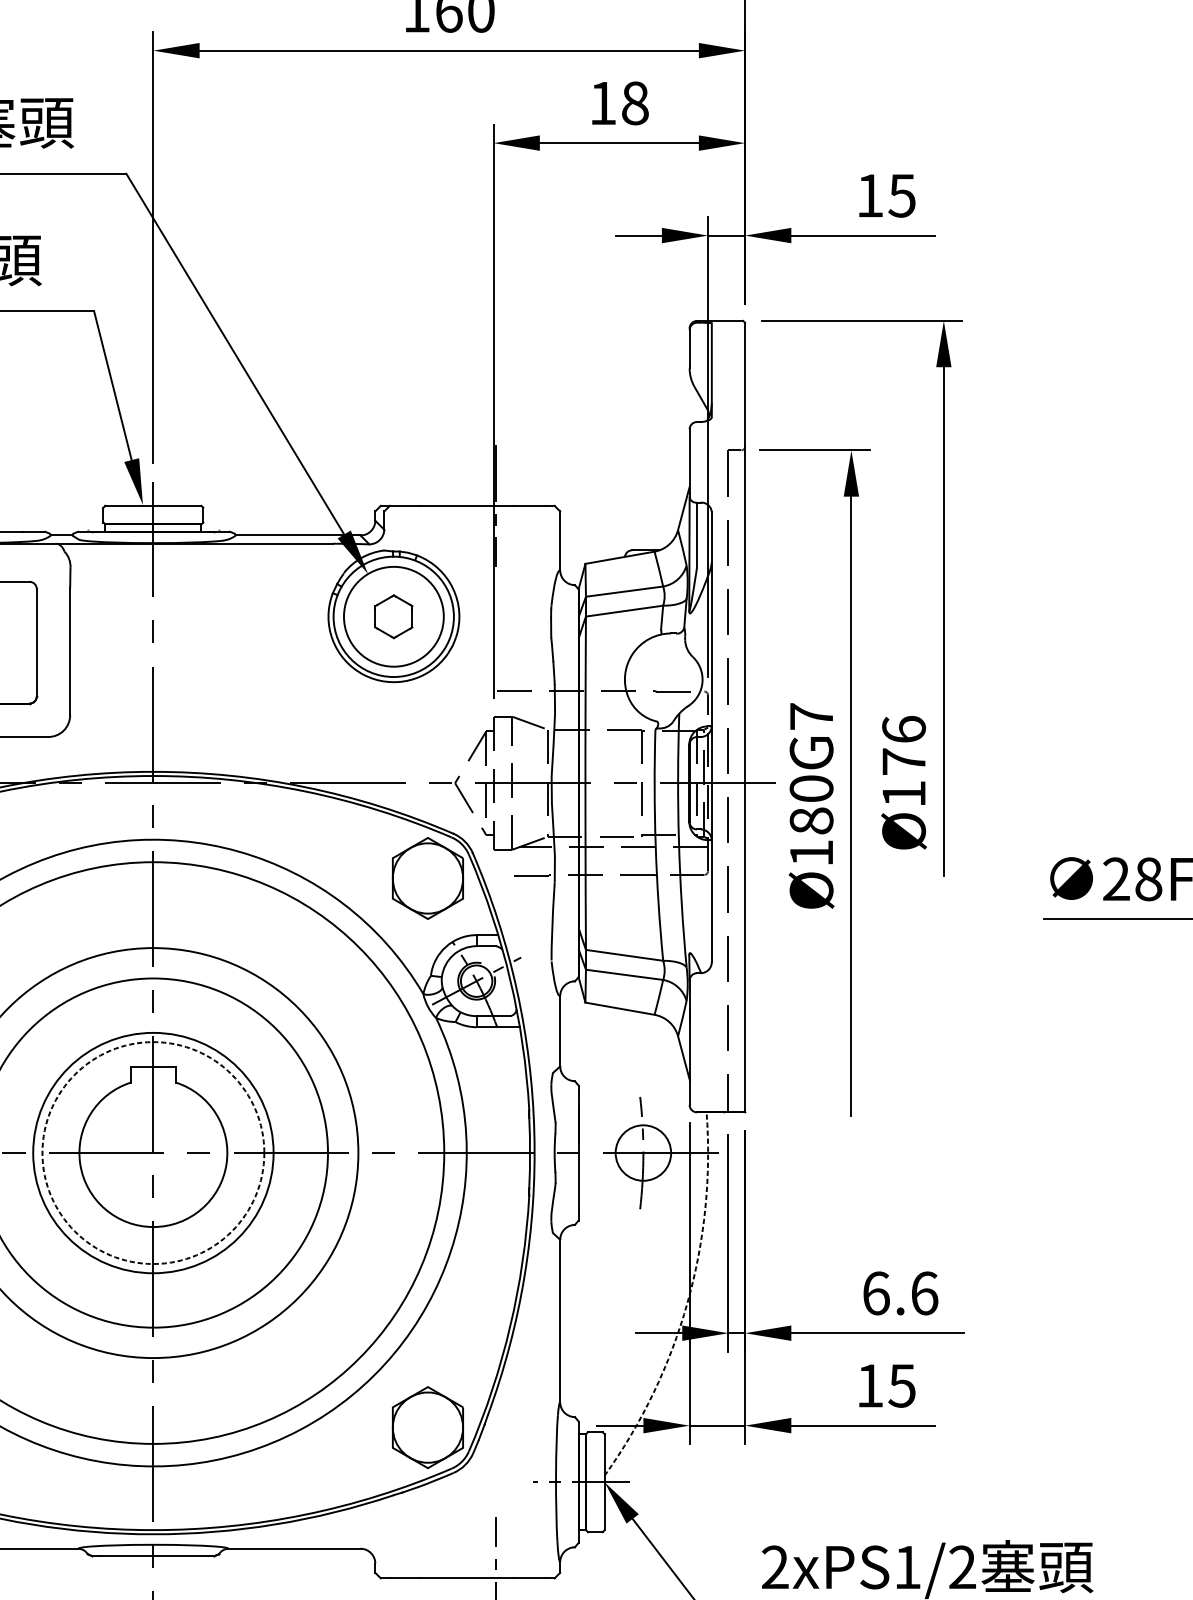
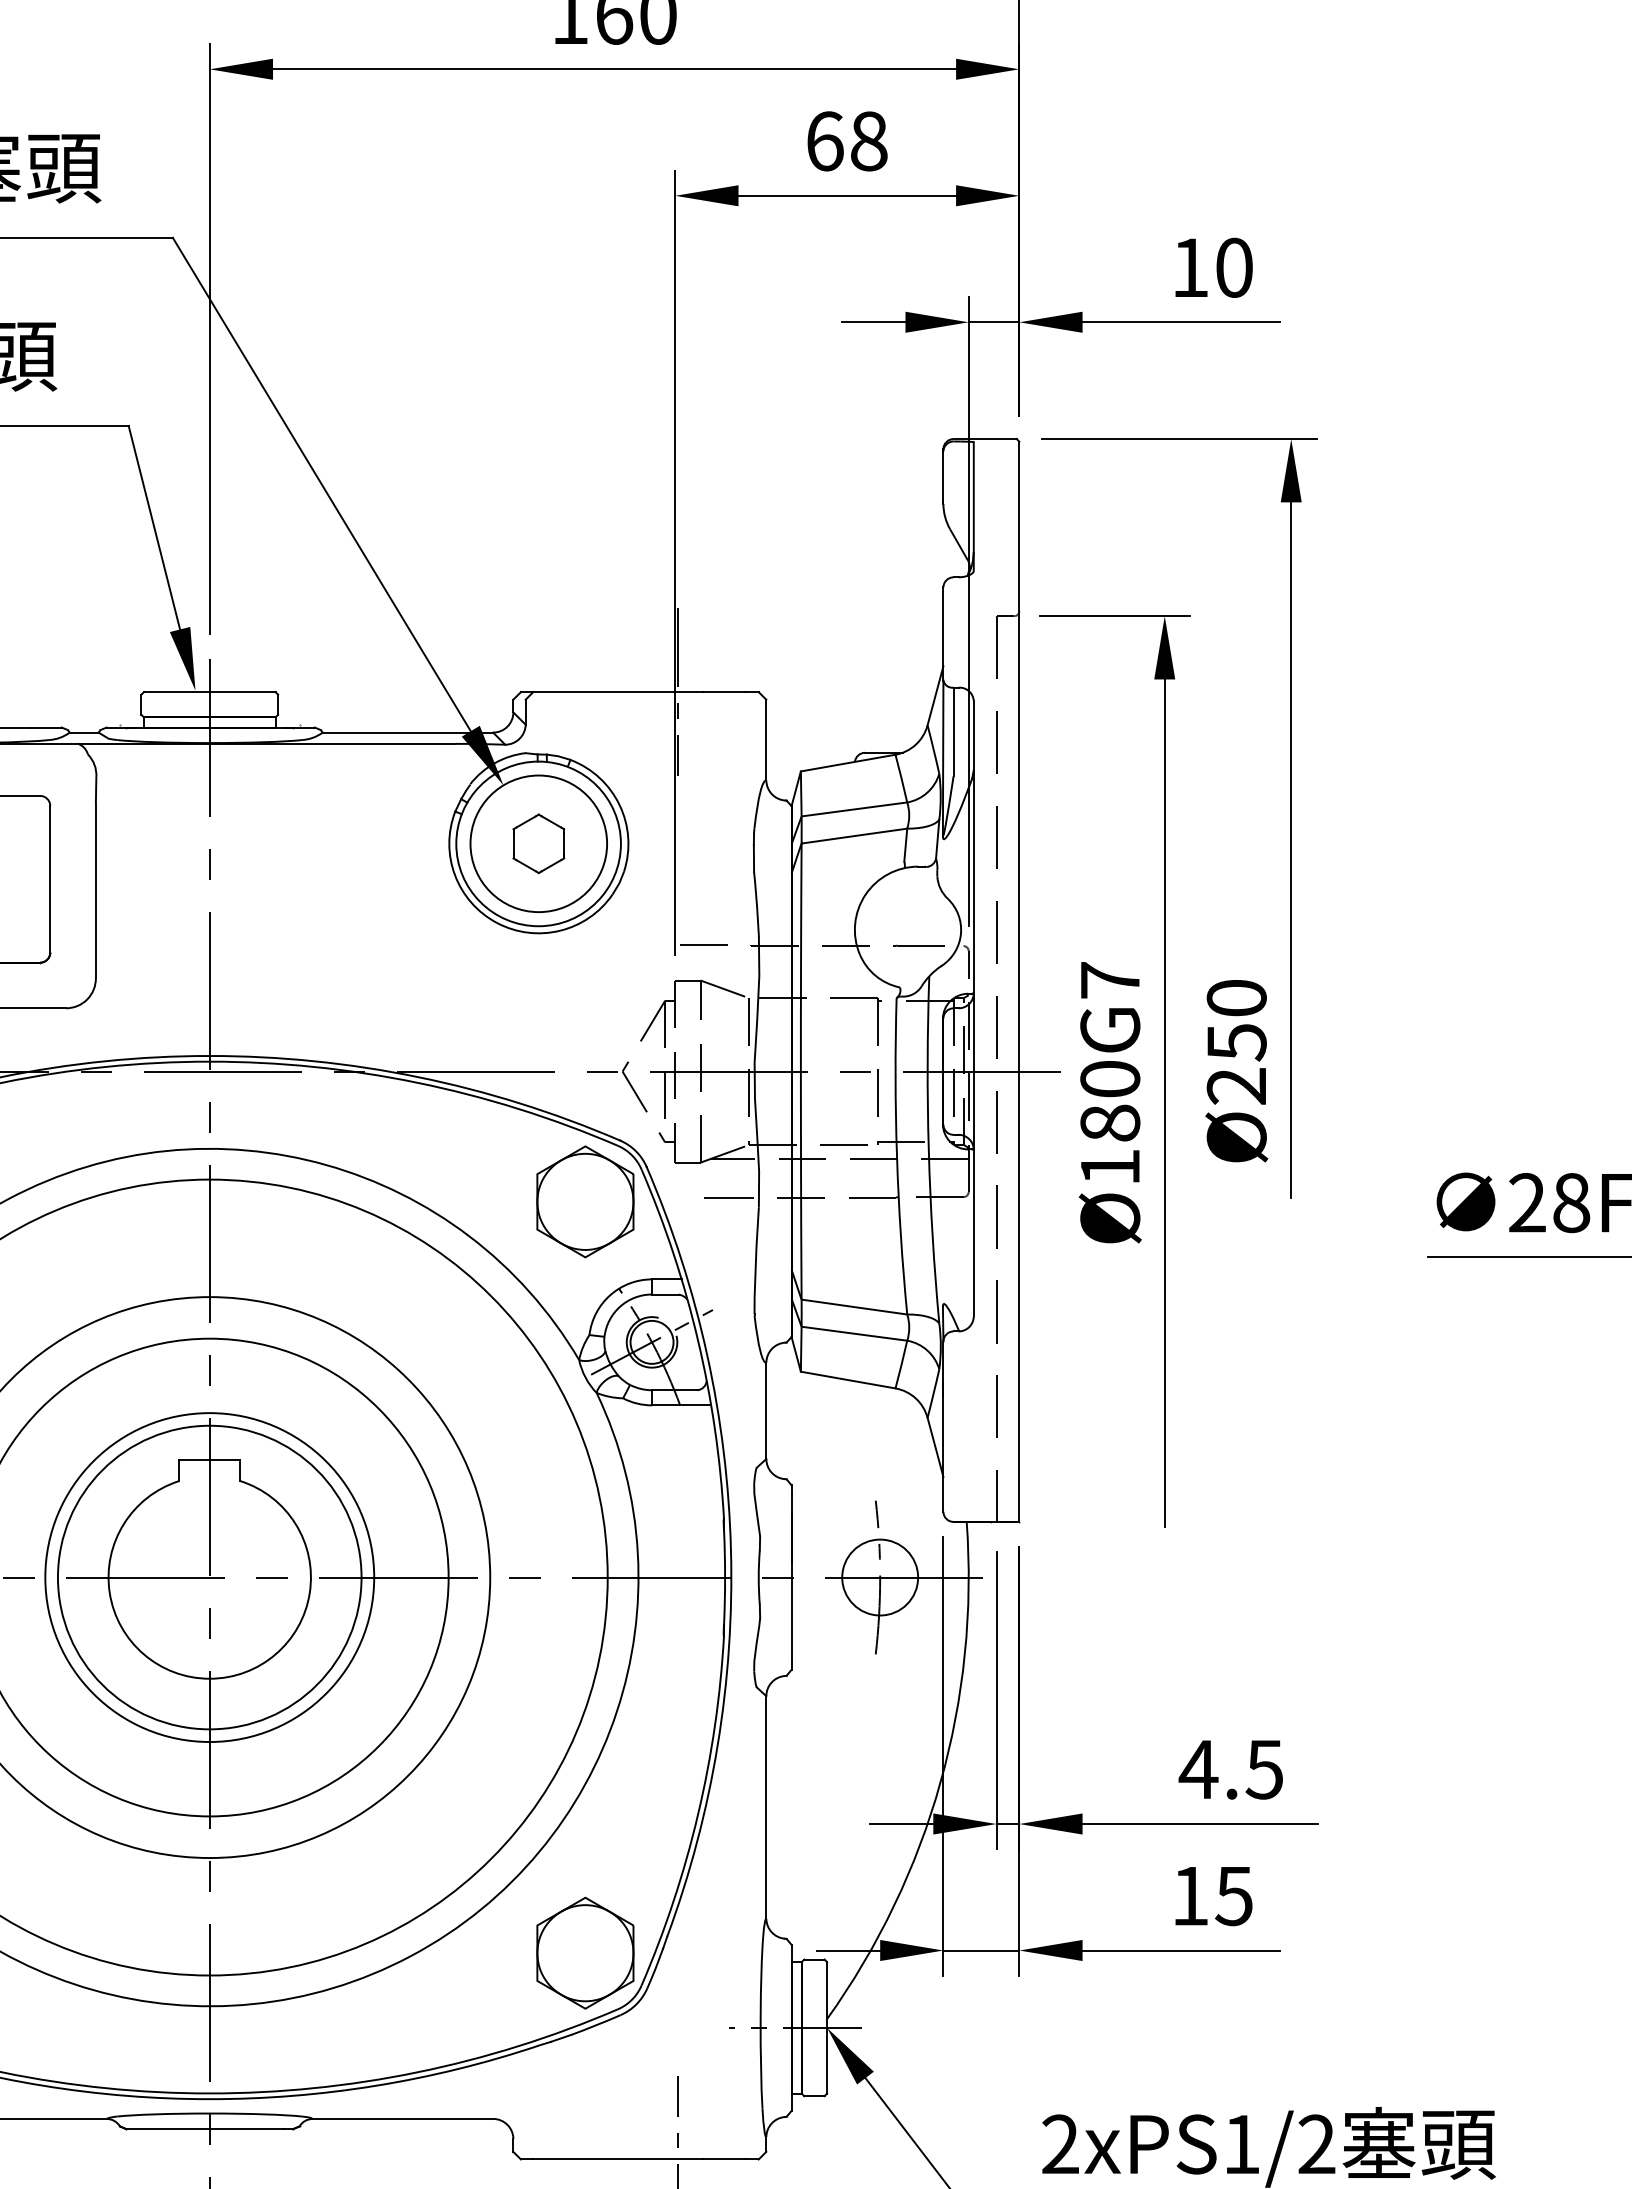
text: (603, 103) -> (825, 141), 18 -> 68
text: (901, 195) -> (1233, 267), 15 -> 10
text: (903, 761) -> (1236, 1041), Ø176 -> Ø250
circle: (153, 1153) -> (209, 1577), dashed -> solid
text: (899, 1293) -> (1230, 1769), 6.6 -> 4.5
arc: (687, 1302) -> (940, 1782), dashed -> solid

